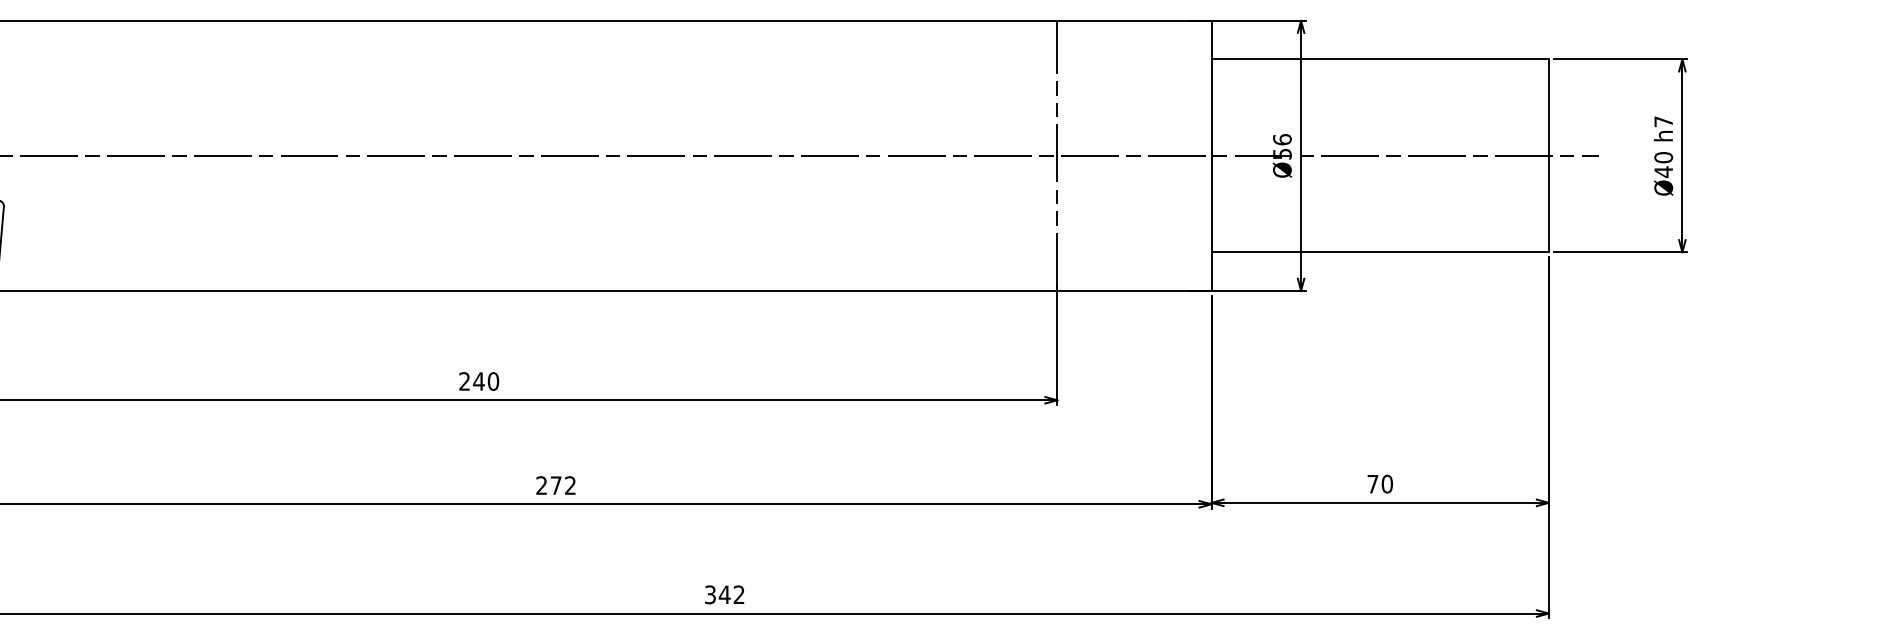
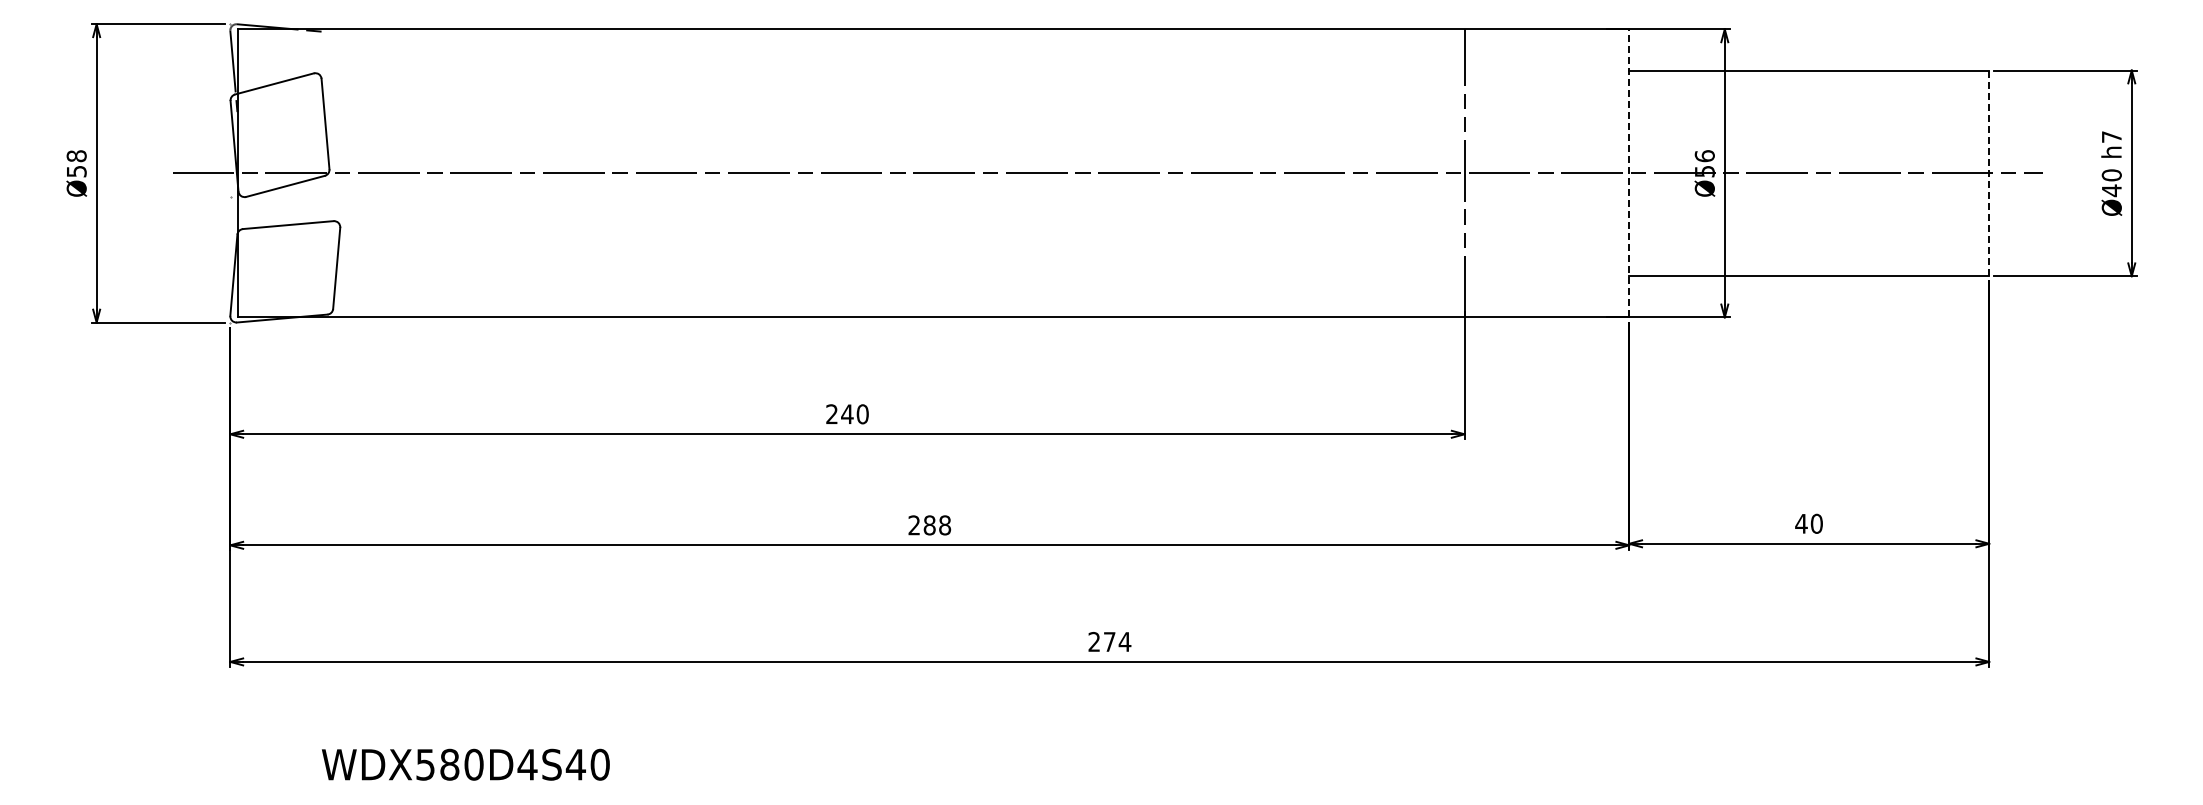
line: (1211, 154) -> (1629, 172), solid -> dashed
line: (1549, 155) -> (1989, 173), solid -> dashed
text: (1372, 483) -> (1801, 523), 70 -> 40
text: (563, 485) -> (937, 525), 272 -> 288
text: (724, 594) -> (1109, 641), 342 -> 274

